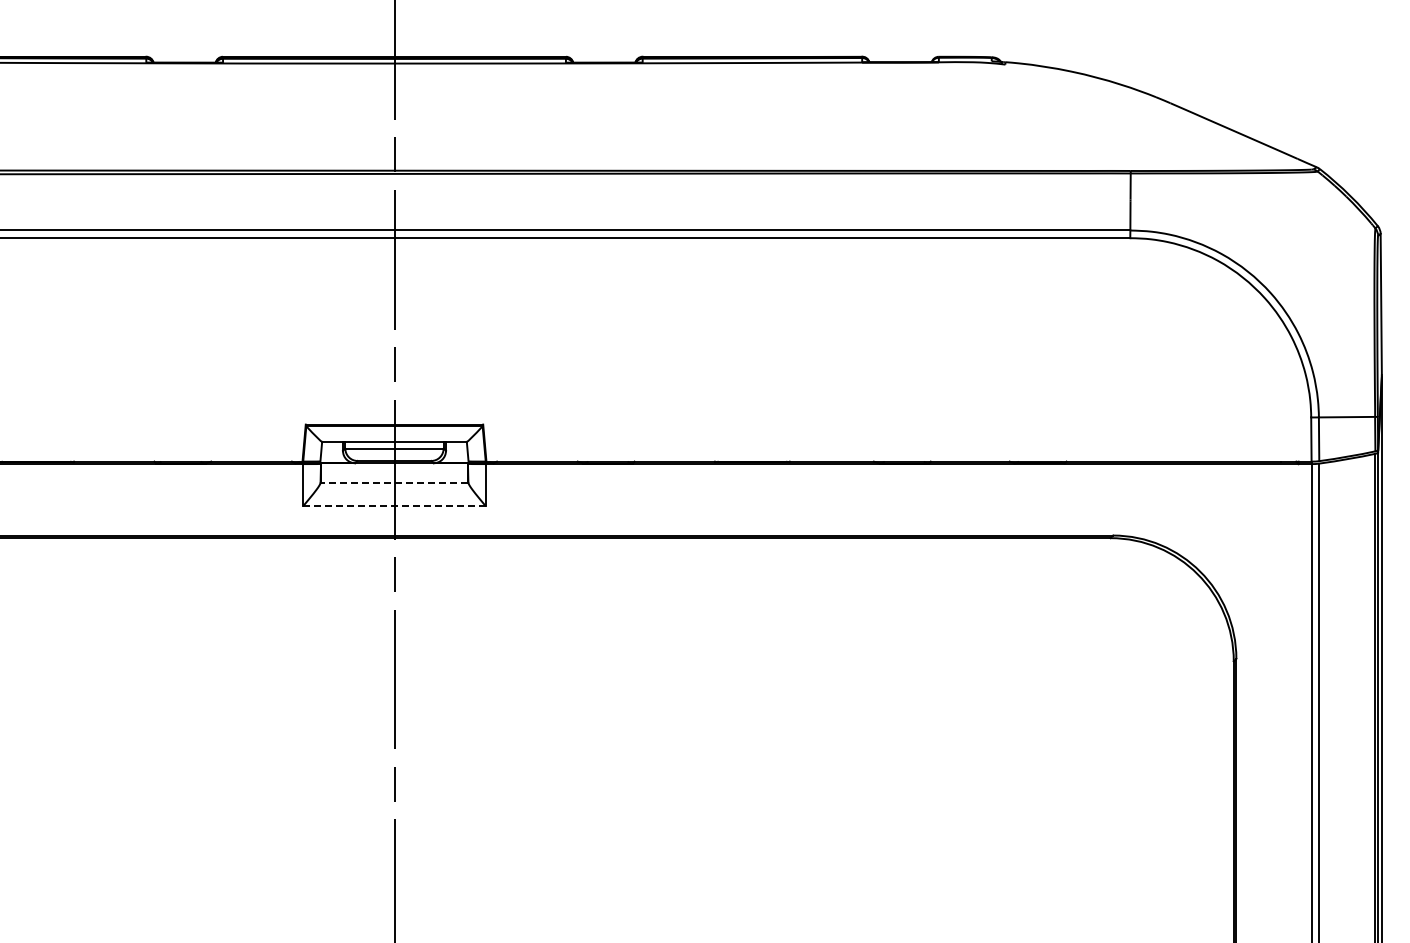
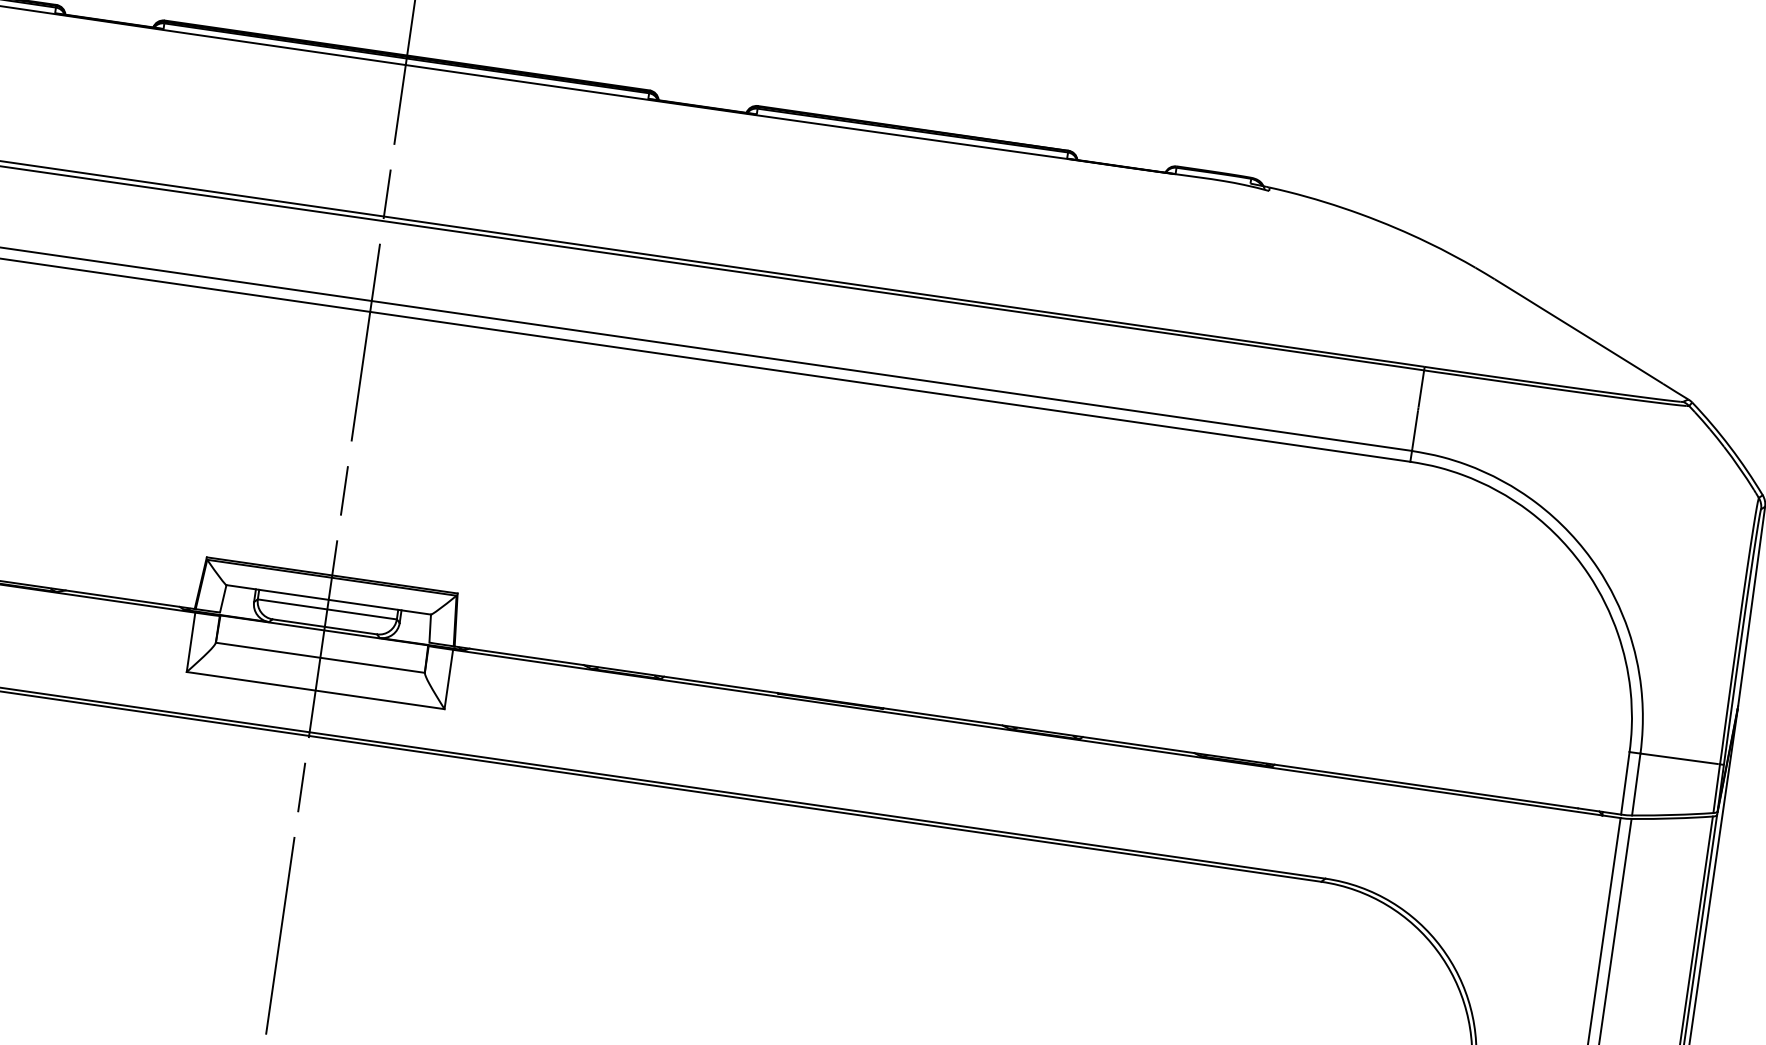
line: (394, 482) -> (320, 657), dashed -> solid
line: (394, 506) -> (315, 691), dashed -> solid

